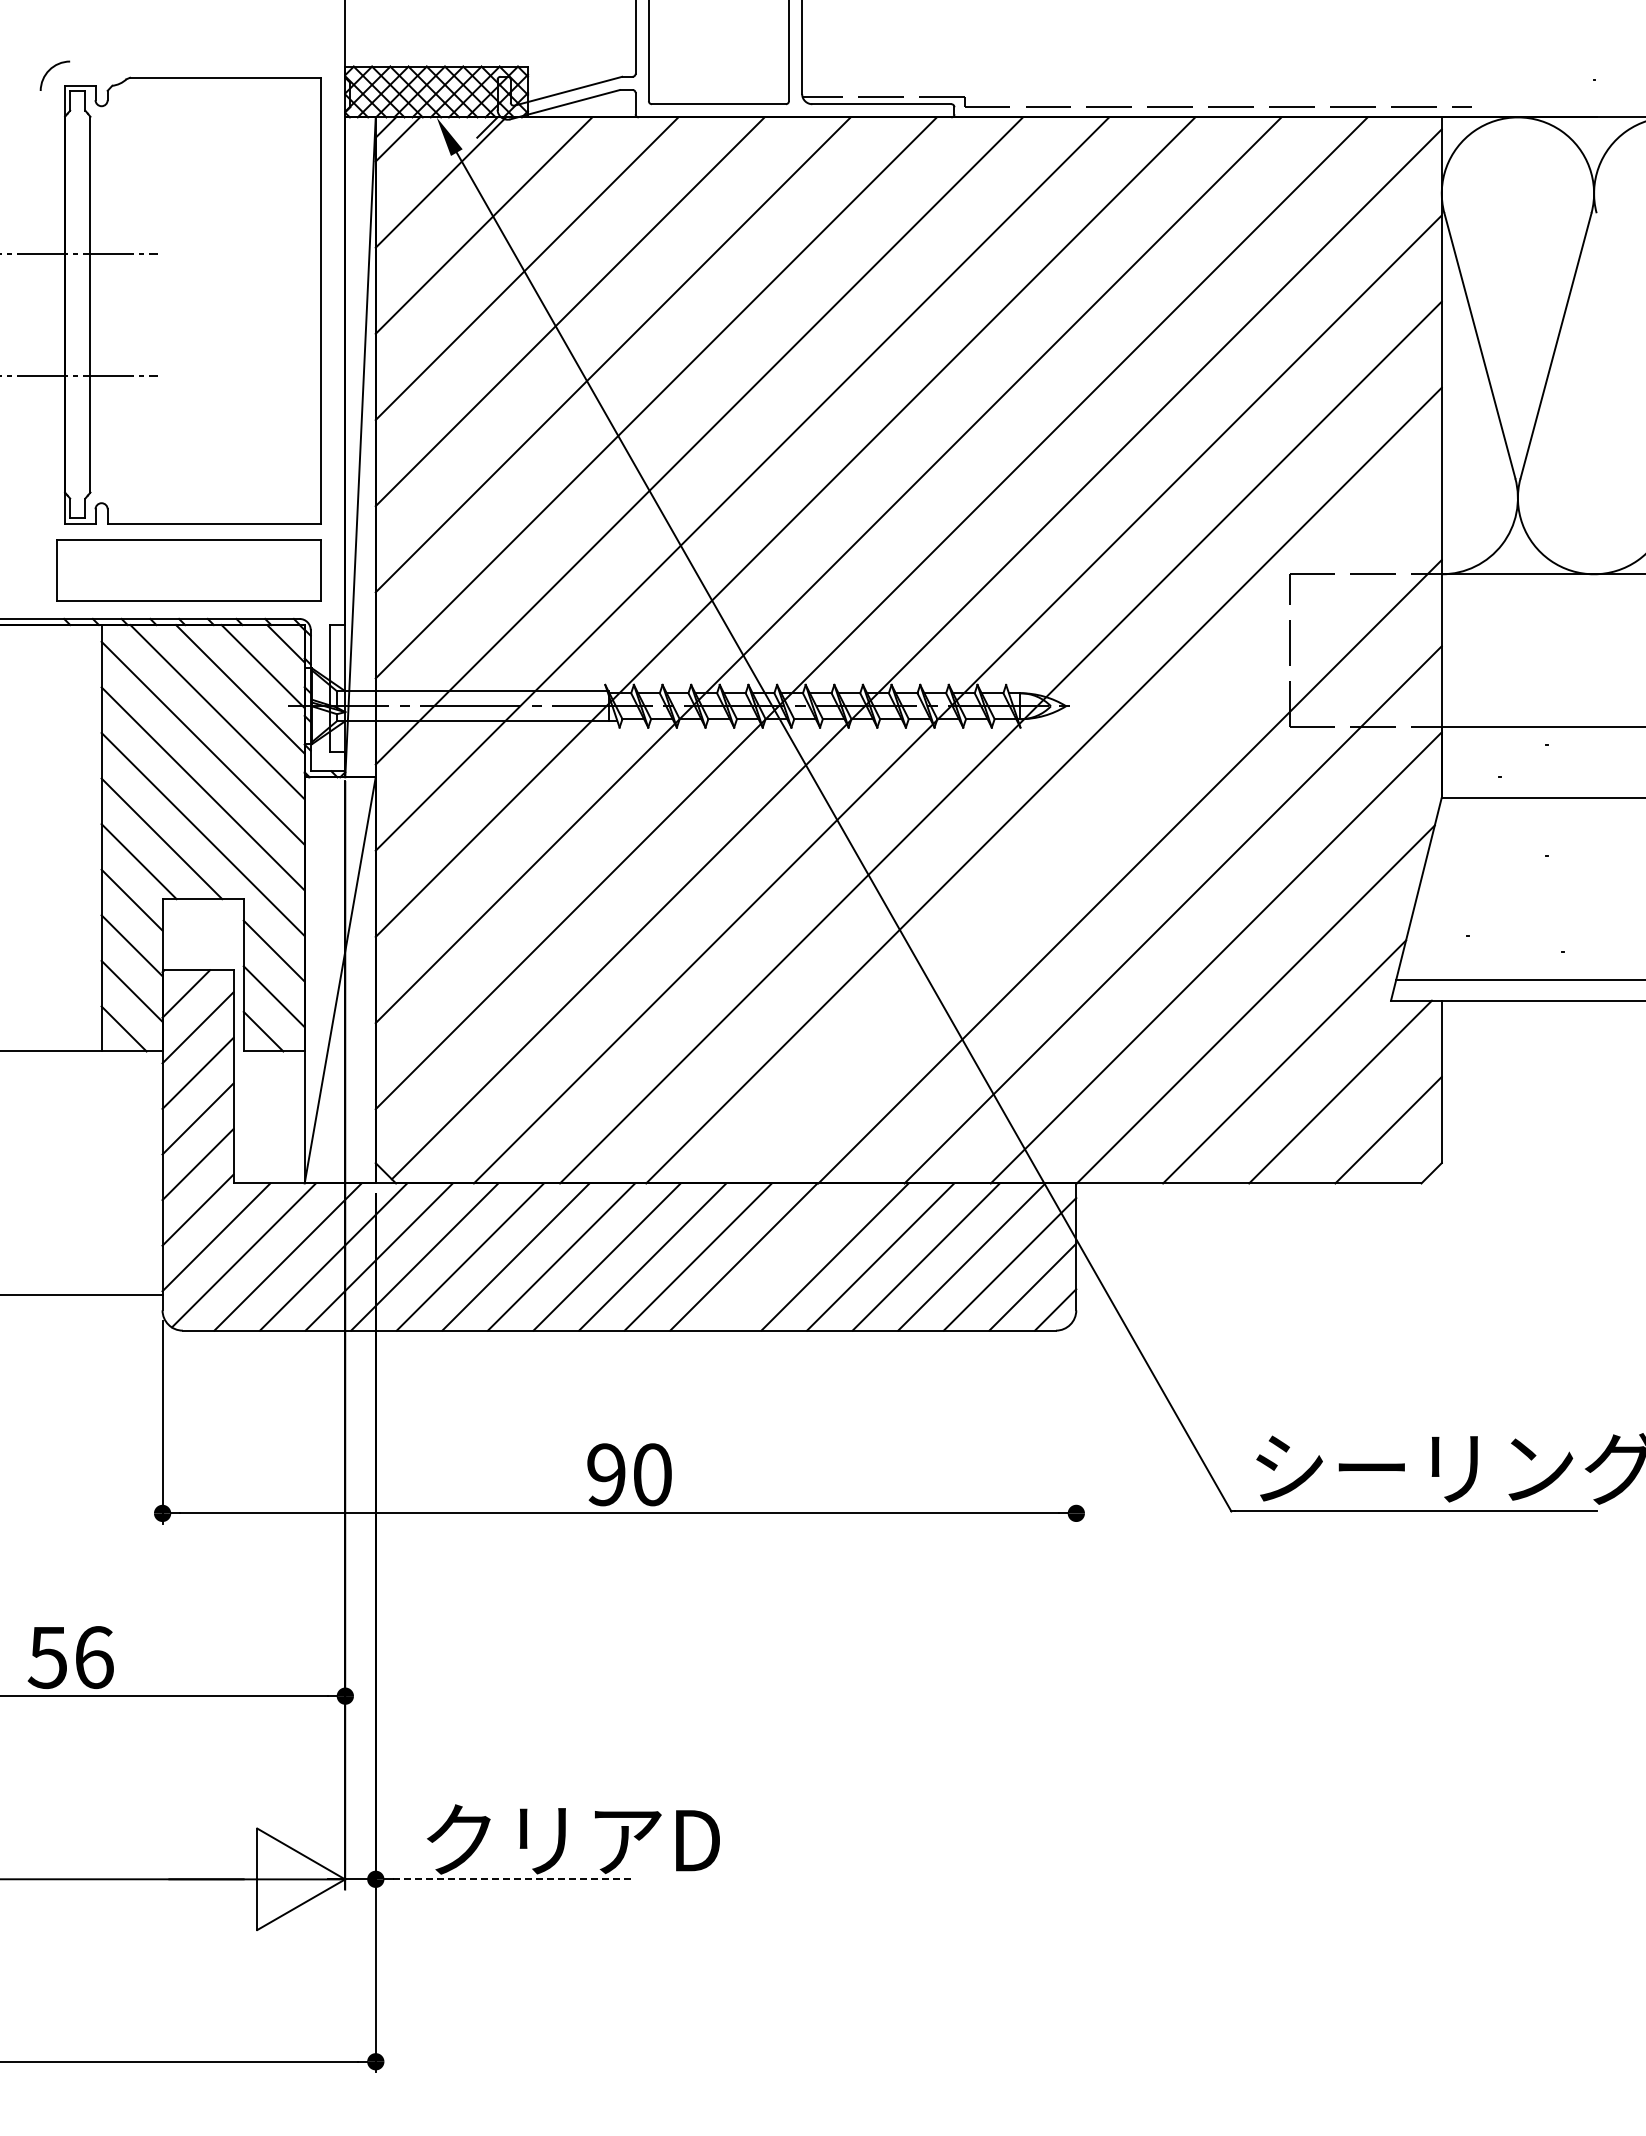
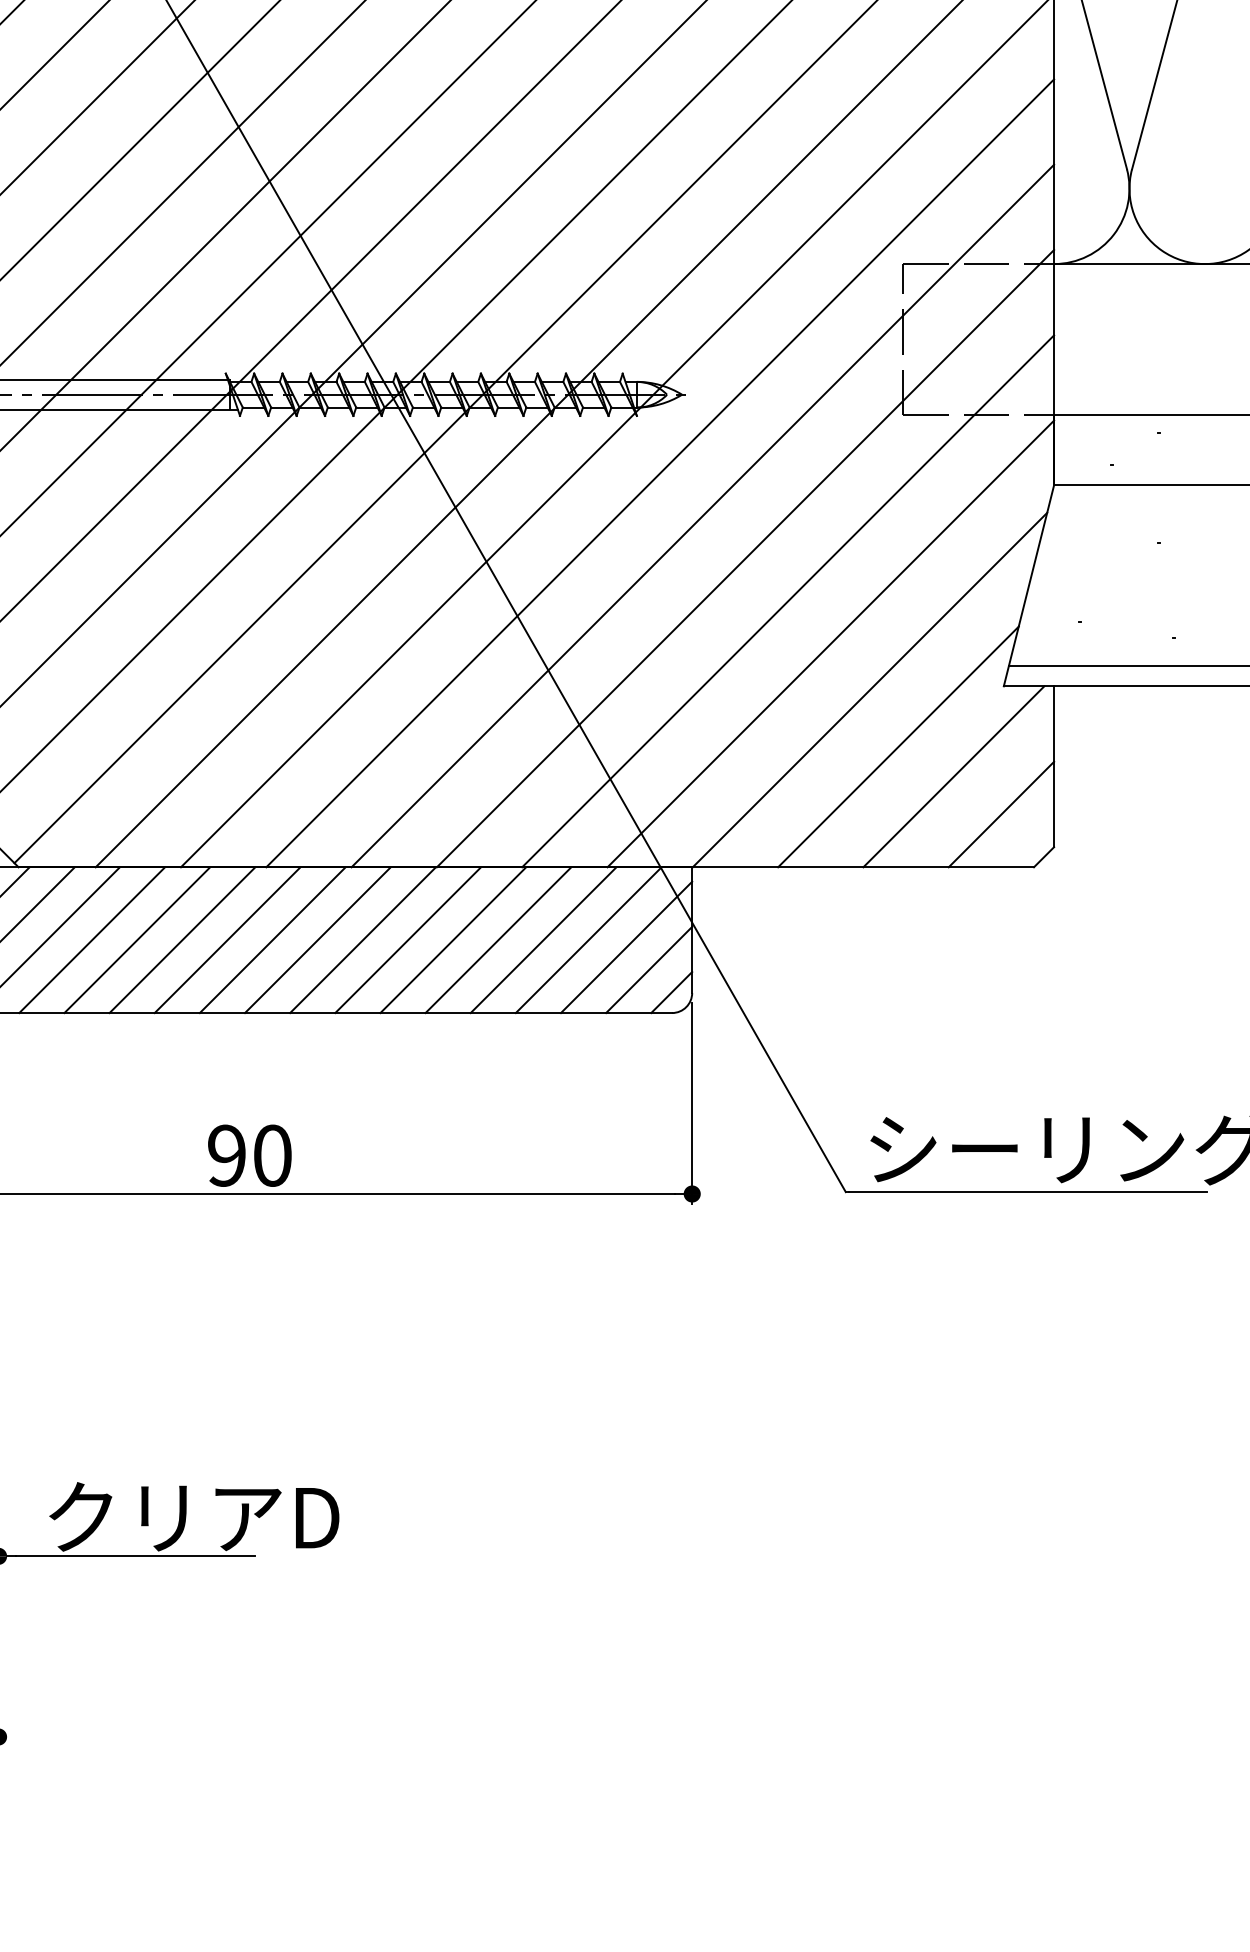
line: (1086, 828) -> (702, 515), added
line: (789, 1256) -> (408, 939), added
line: (1076, 1421) -> (692, 1103), added
line: (513, 1879) -> (134, 1556), dashed -> solid

